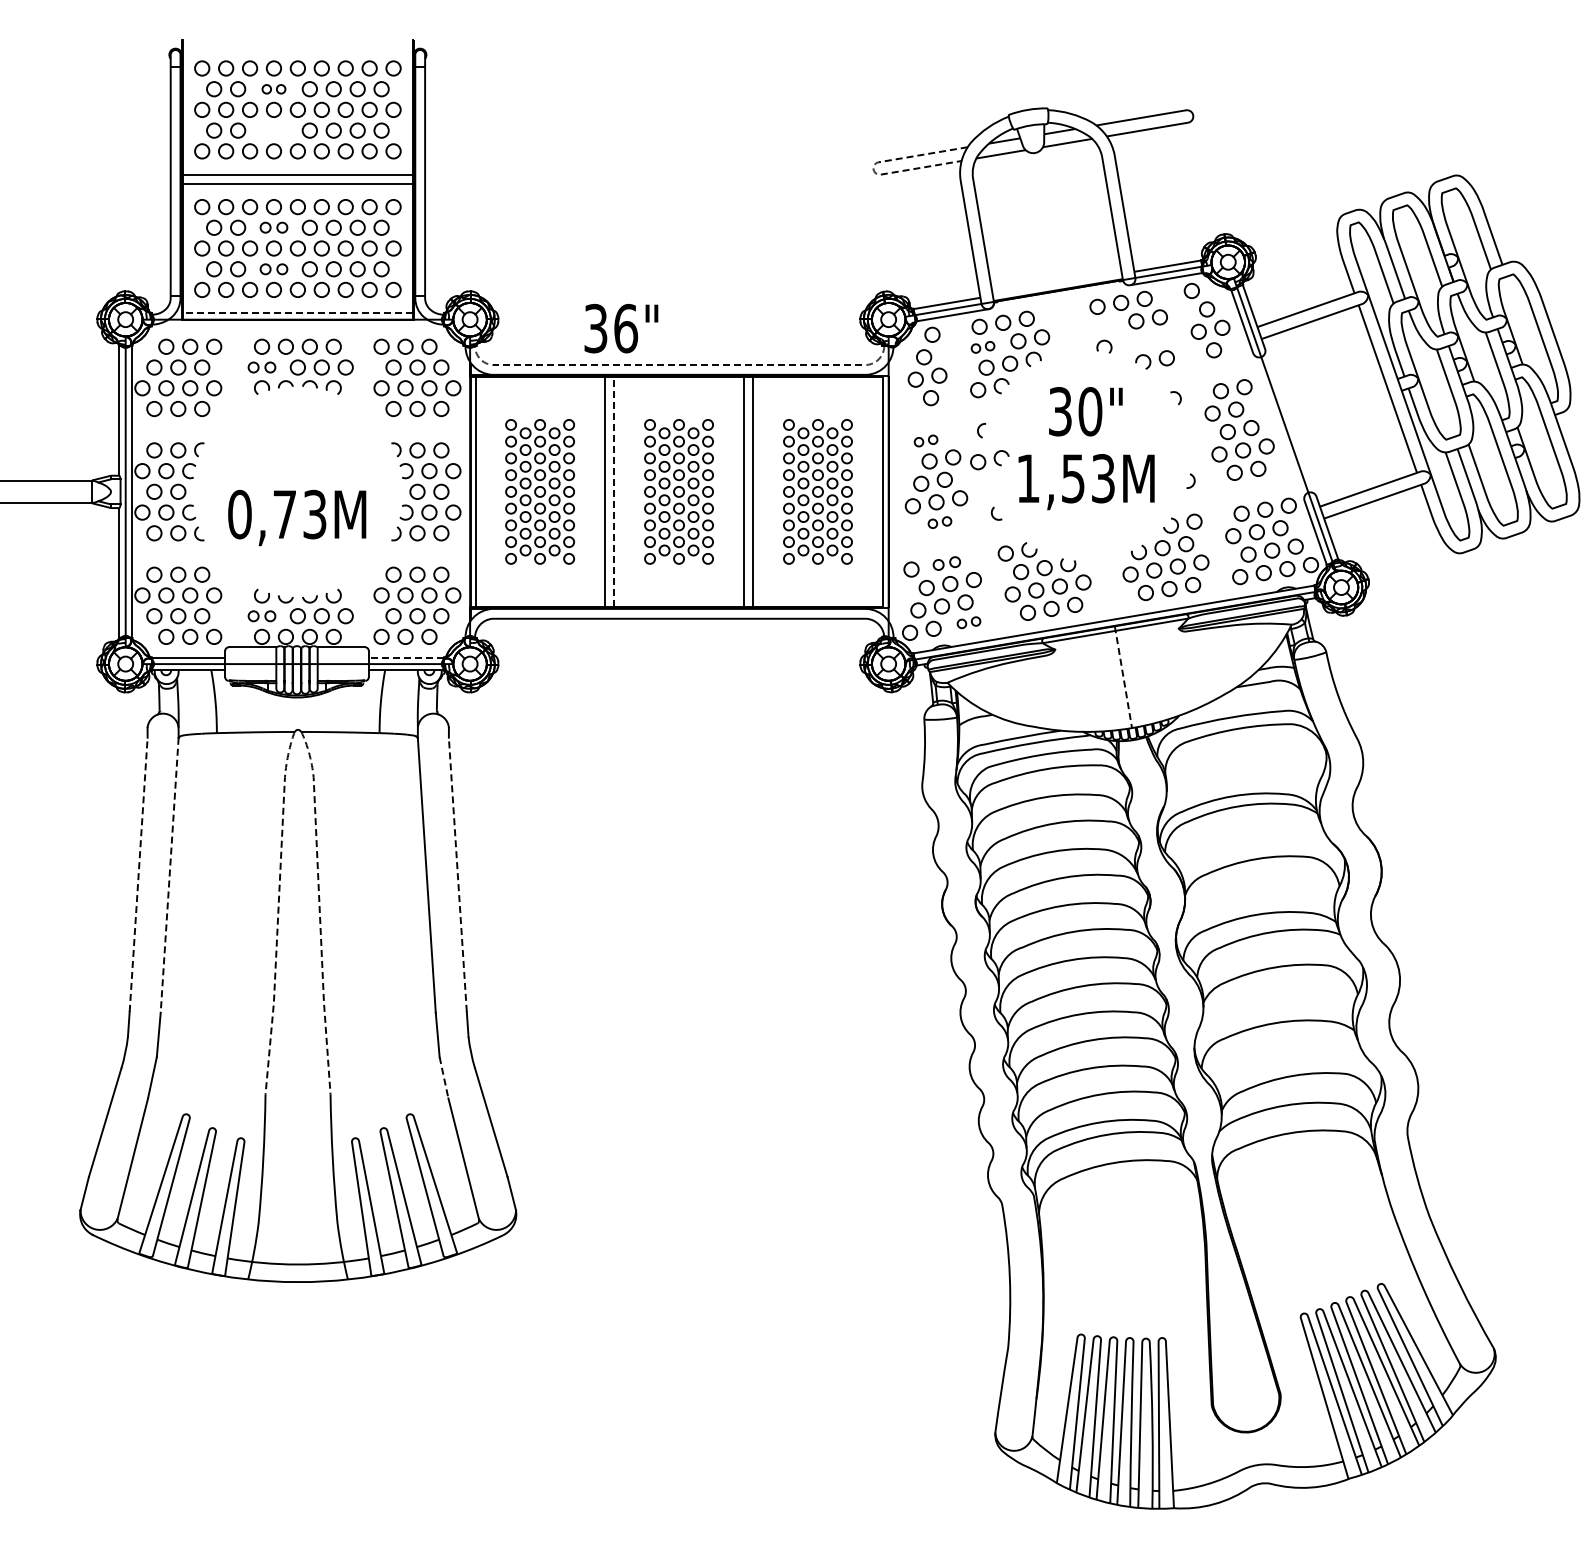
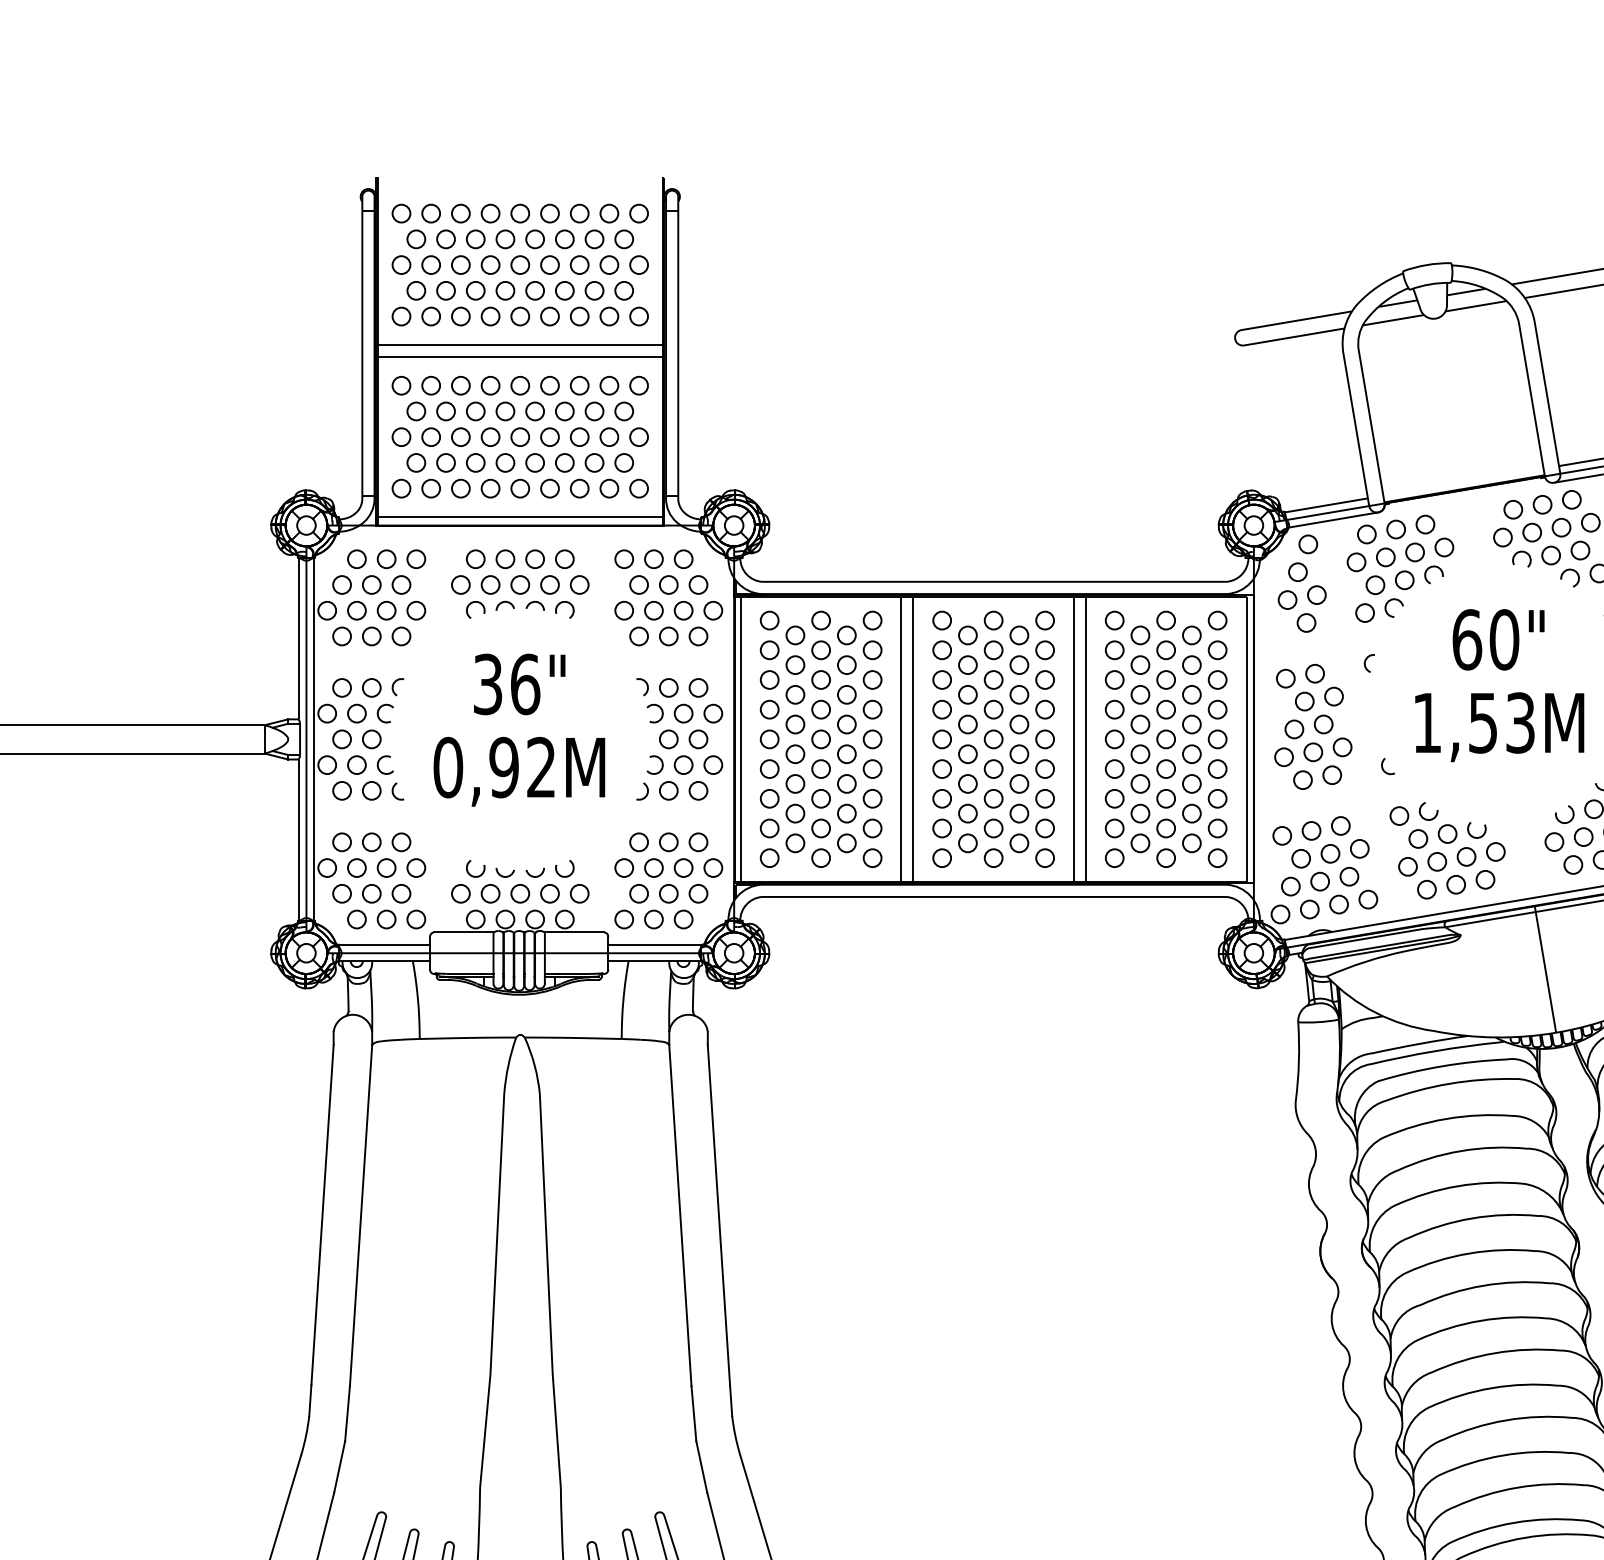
part: (273, 89) -> (489, 239), size x1.67
part: (273, 130) -> (489, 290), added
line: (873, 167) -> (1235, 336), dashed -> solid
part: (273, 227) -> (489, 411), size x1.43
part: (273, 269) -> (489, 463), size x1.43
line: (297, 313) -> (519, 517), dashed -> solid
text: (621, 328) -> (519, 684), moved
part: (1120, 334) -> (1541, 543), added
part: (982, 347) -> (1370, 560), size x1.67
line: (679, 364) -> (994, 581), dashed -> solid
part: (261, 367) -> (475, 584), size x1.43
text: (1060, 411) -> (1467, 639), 30" -> 60"
part: (925, 440) -> (1299, 675), size x1.67
part: (989, 460) -> (1379, 700), removed
part: (539, 491) -> (820, 738), size x1.43
line: (614, 491) -> (913, 738), dashed -> solid
part: (678, 491) -> (992, 738), size x1.43
part: (817, 491) -> (1165, 738), size x1.43
text: (299, 514) -> (522, 767), 0,73M -> 0,92M
part: (939, 522) -> (1317, 777), size x1.67
part: (946, 563) -> (1325, 828), size x1.43
part: (261, 616) -> (475, 894), size x1.43
part: (968, 622) -> (1353, 901), size x1.67
line: (406, 657) -> (655, 945), dashed -> solid
line: (1123, 677) -> (1545, 969), dashed -> solid
line: (138, 874) -> (322, 1214), dashed -> solid
line: (457, 874) -> (718, 1214), dashed -> solid
line: (169, 875) -> (360, 1215), dashed -> solid
line: (278, 911) -> (496, 1260), dashed -> solid
line: (319, 911) -> (547, 1260), dashed -> solid
line: (444, 1078) -> (702, 1467), dashed -> solid

